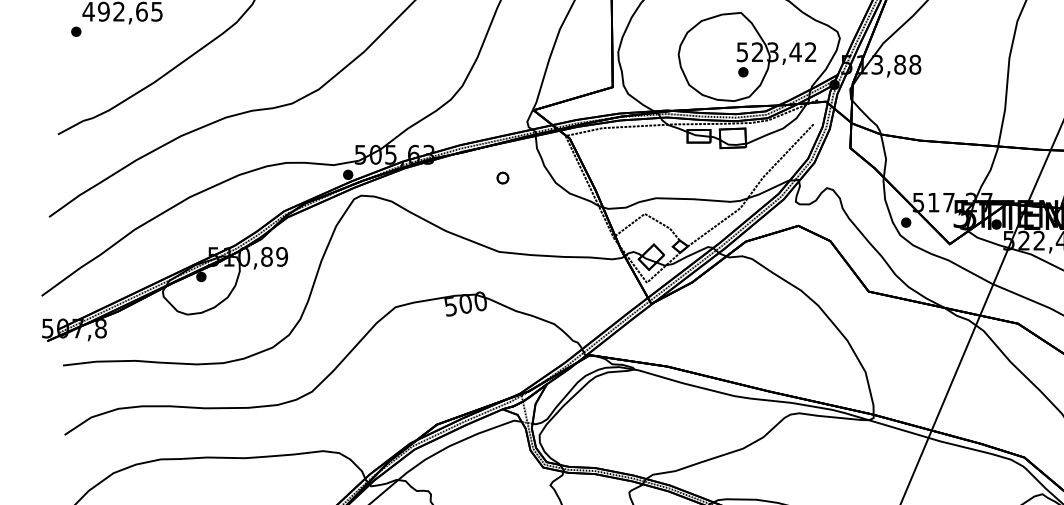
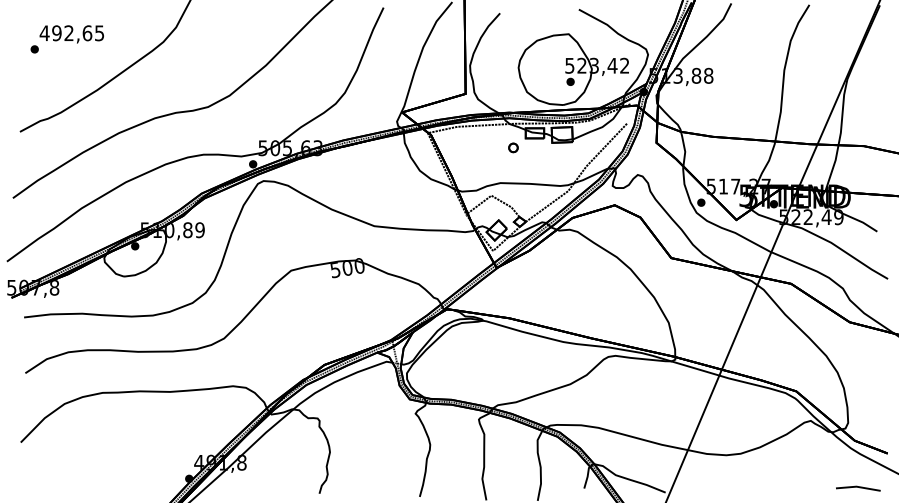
part: (502, 177) -> (513, 147), moved

